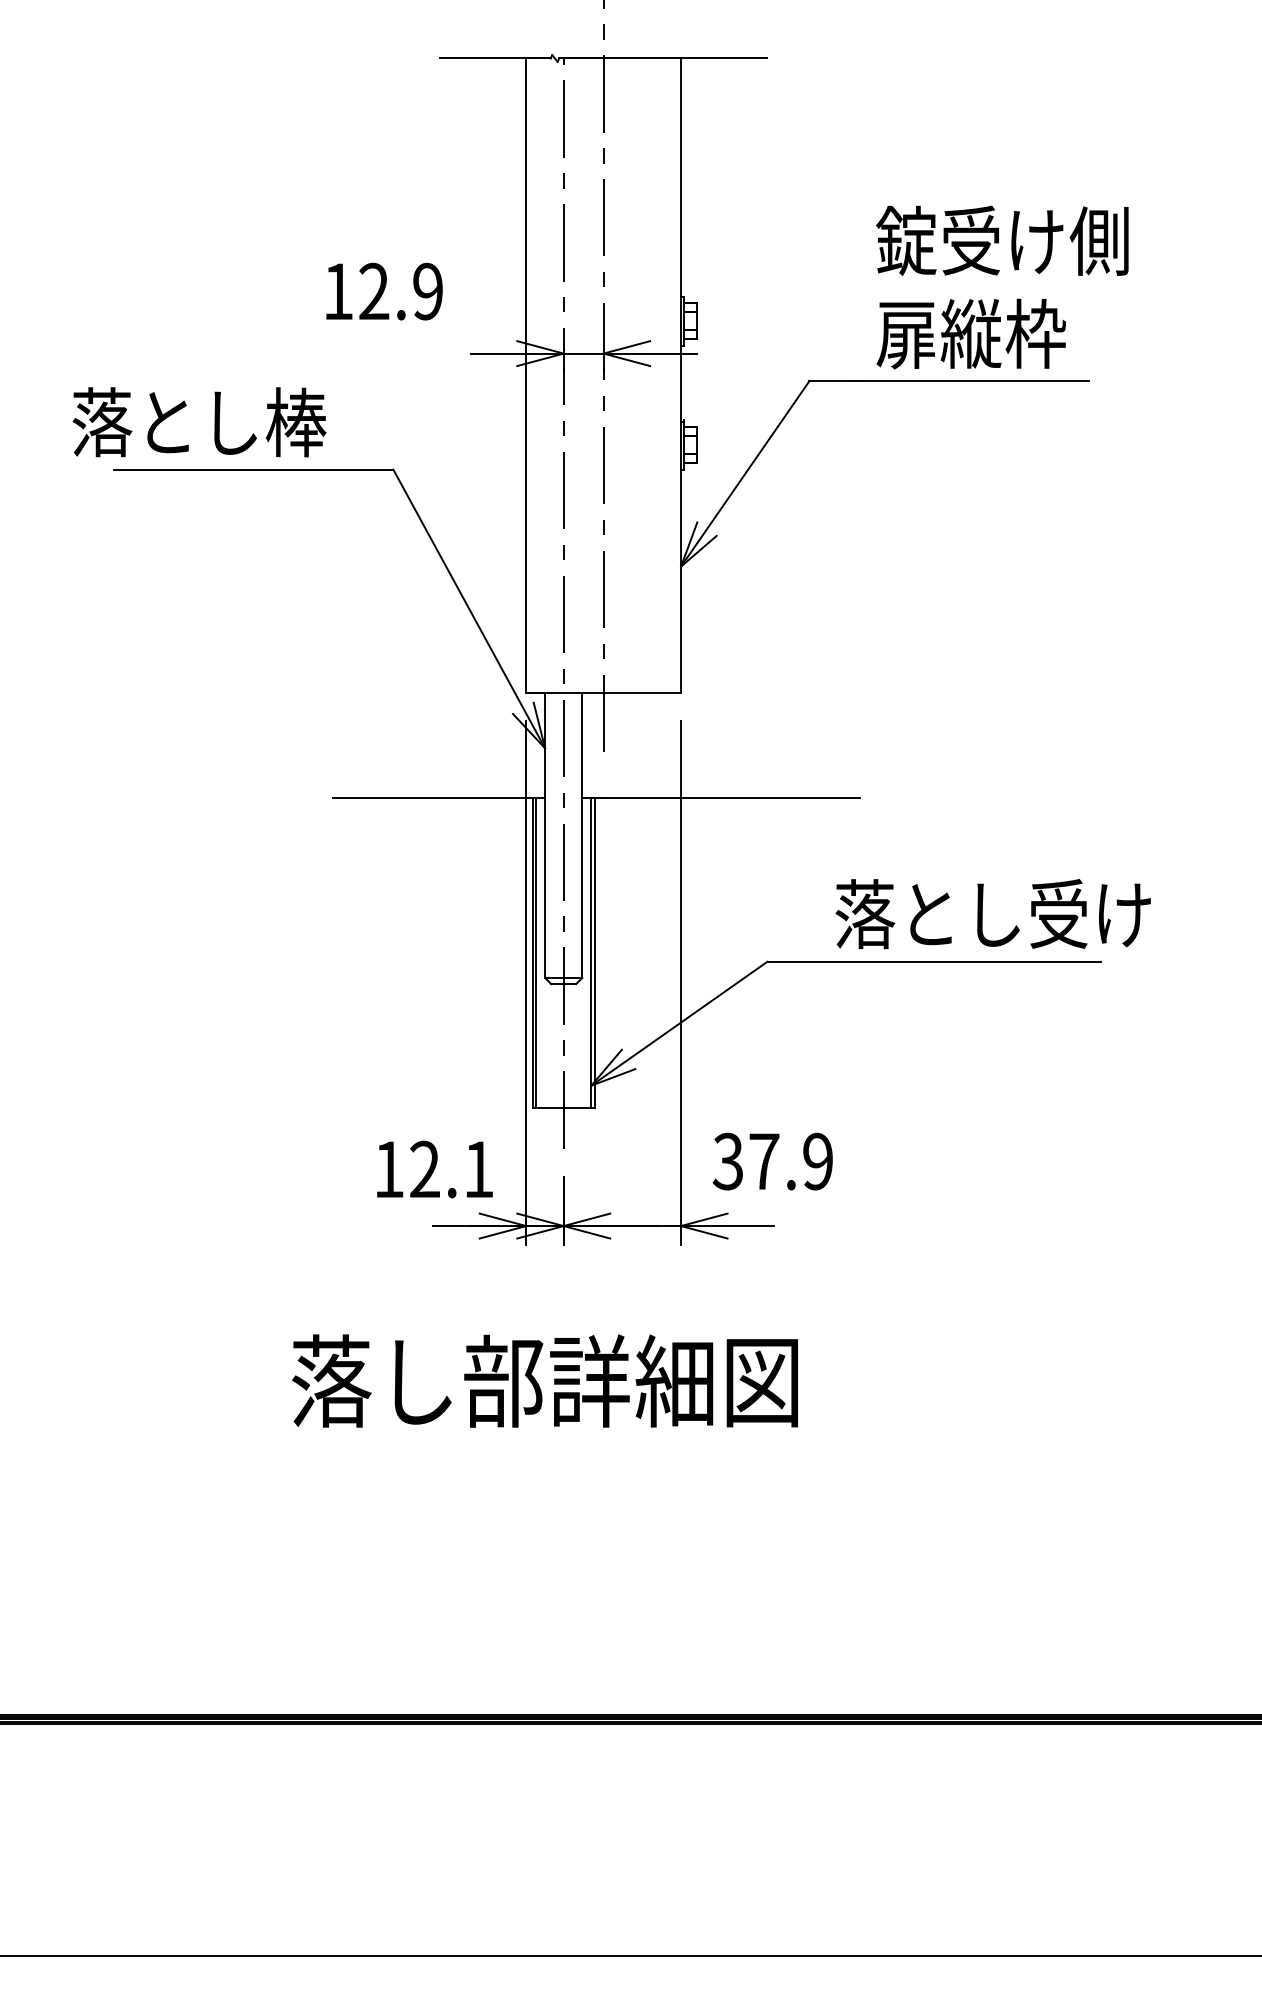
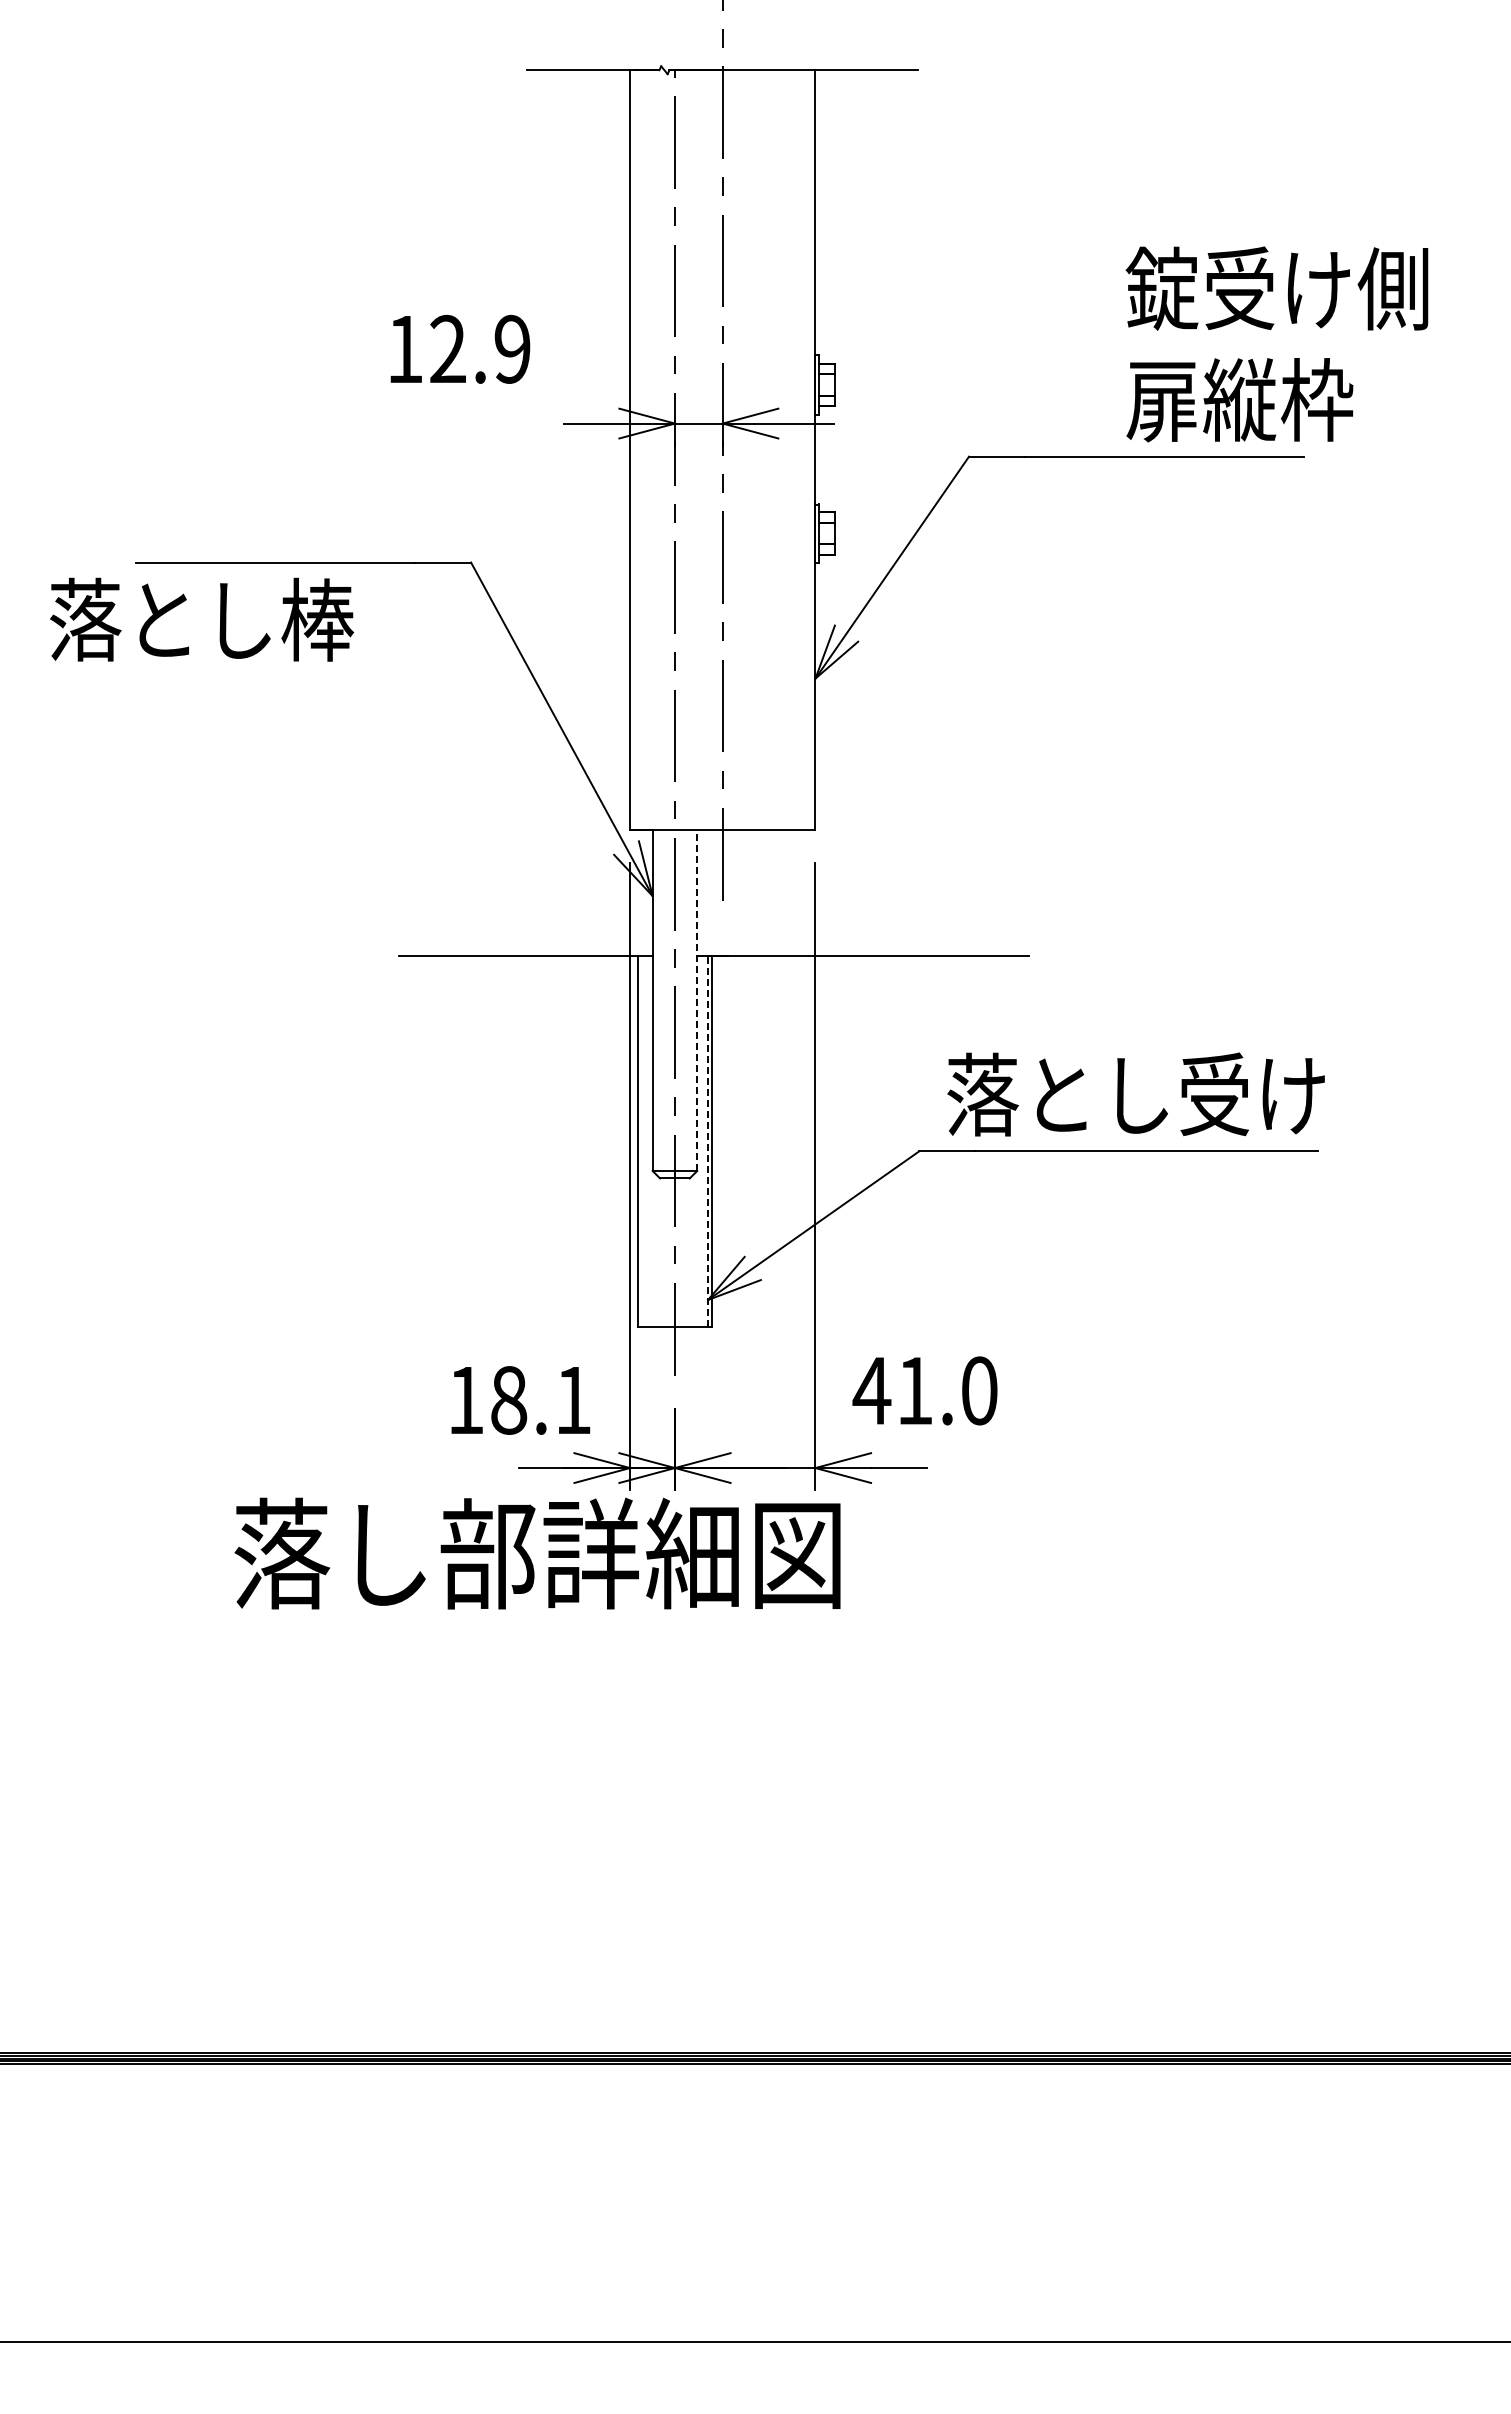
text: (1001, 287) -> (1276, 344), moved
text: (199, 422) -> (202, 619), moved
line: (582, 835) -> (697, 1000), solid -> dashed
text: (992, 914) -> (1135, 1094), moved
line: (536, 952) -> (642, 1140), removed
line: (590, 952) -> (707, 1140), solid -> dashed
text: (772, 1161) -> (924, 1390), 37.9 -> 41.0
text: (425, 1168) -> (509, 1399), 12.1 -> 18.1
text: (544, 1380) -> (537, 1553), moved

